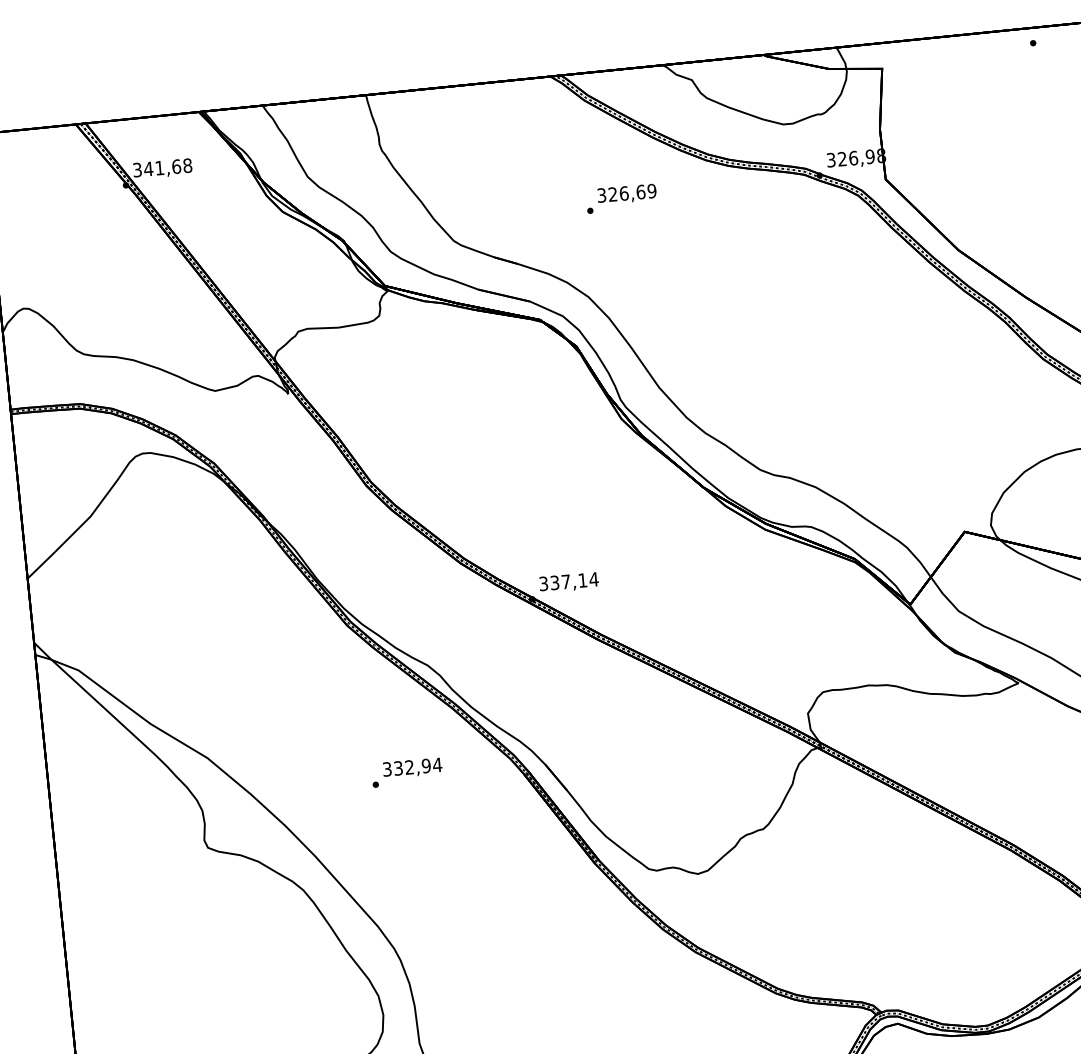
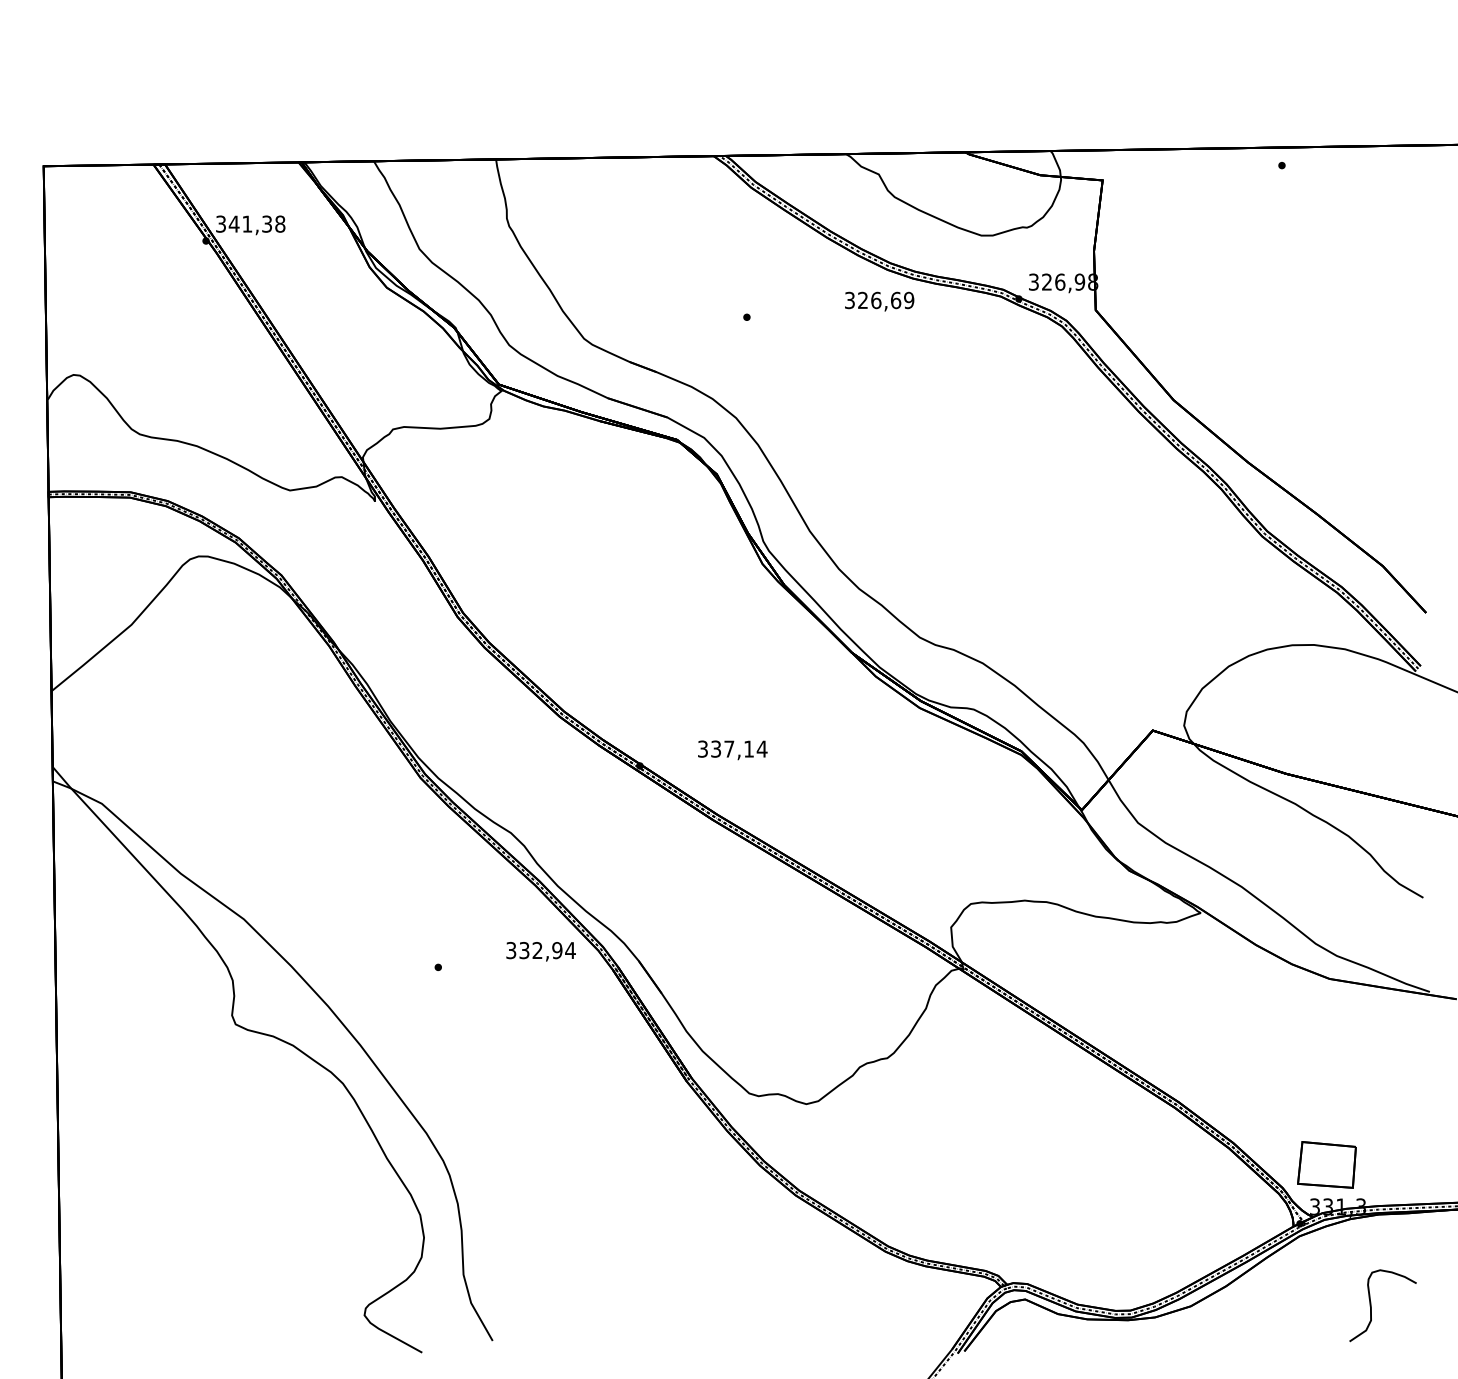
text: (176, 166) -> (267, 223), 341,68 -> 341,38
text: (627, 194) -> (879, 301), moved
text: (568, 582) -> (732, 750), moved
text: (412, 768) -> (540, 951), moved

